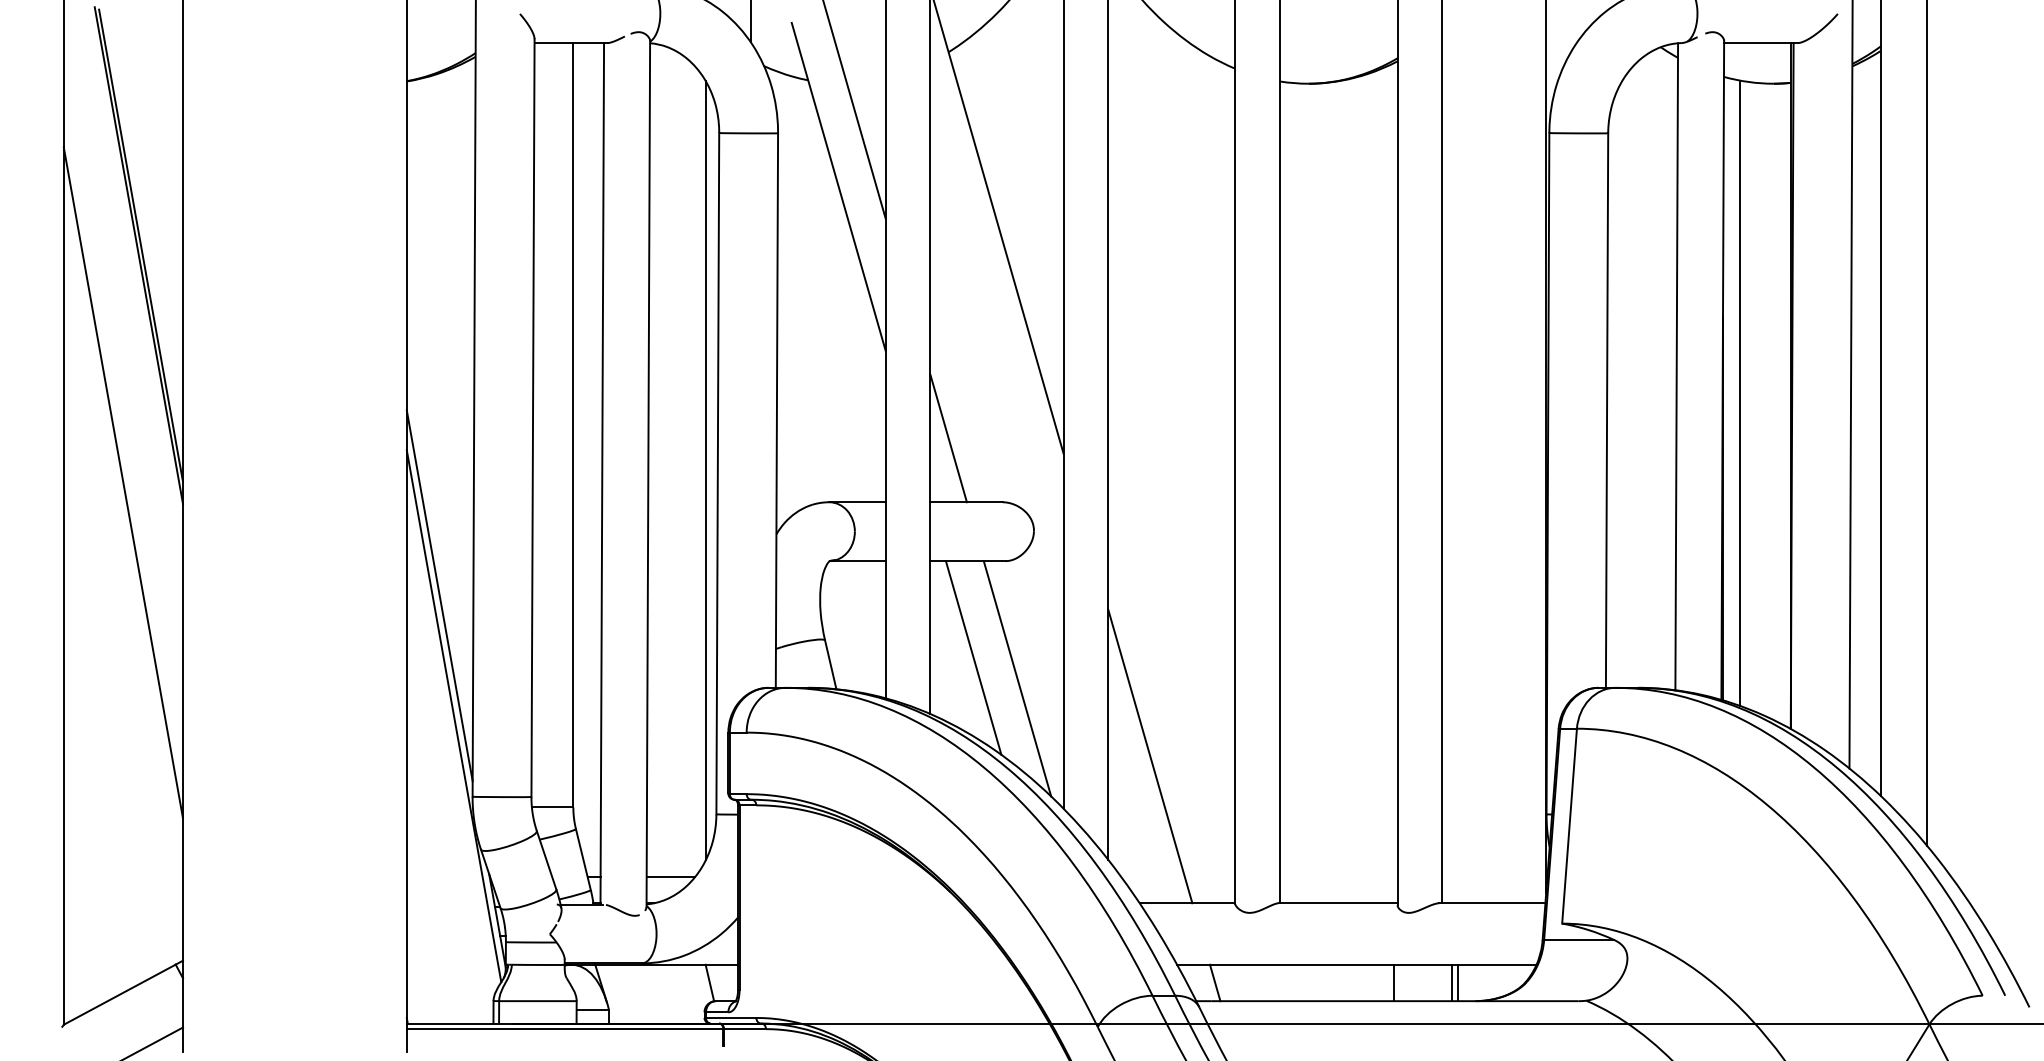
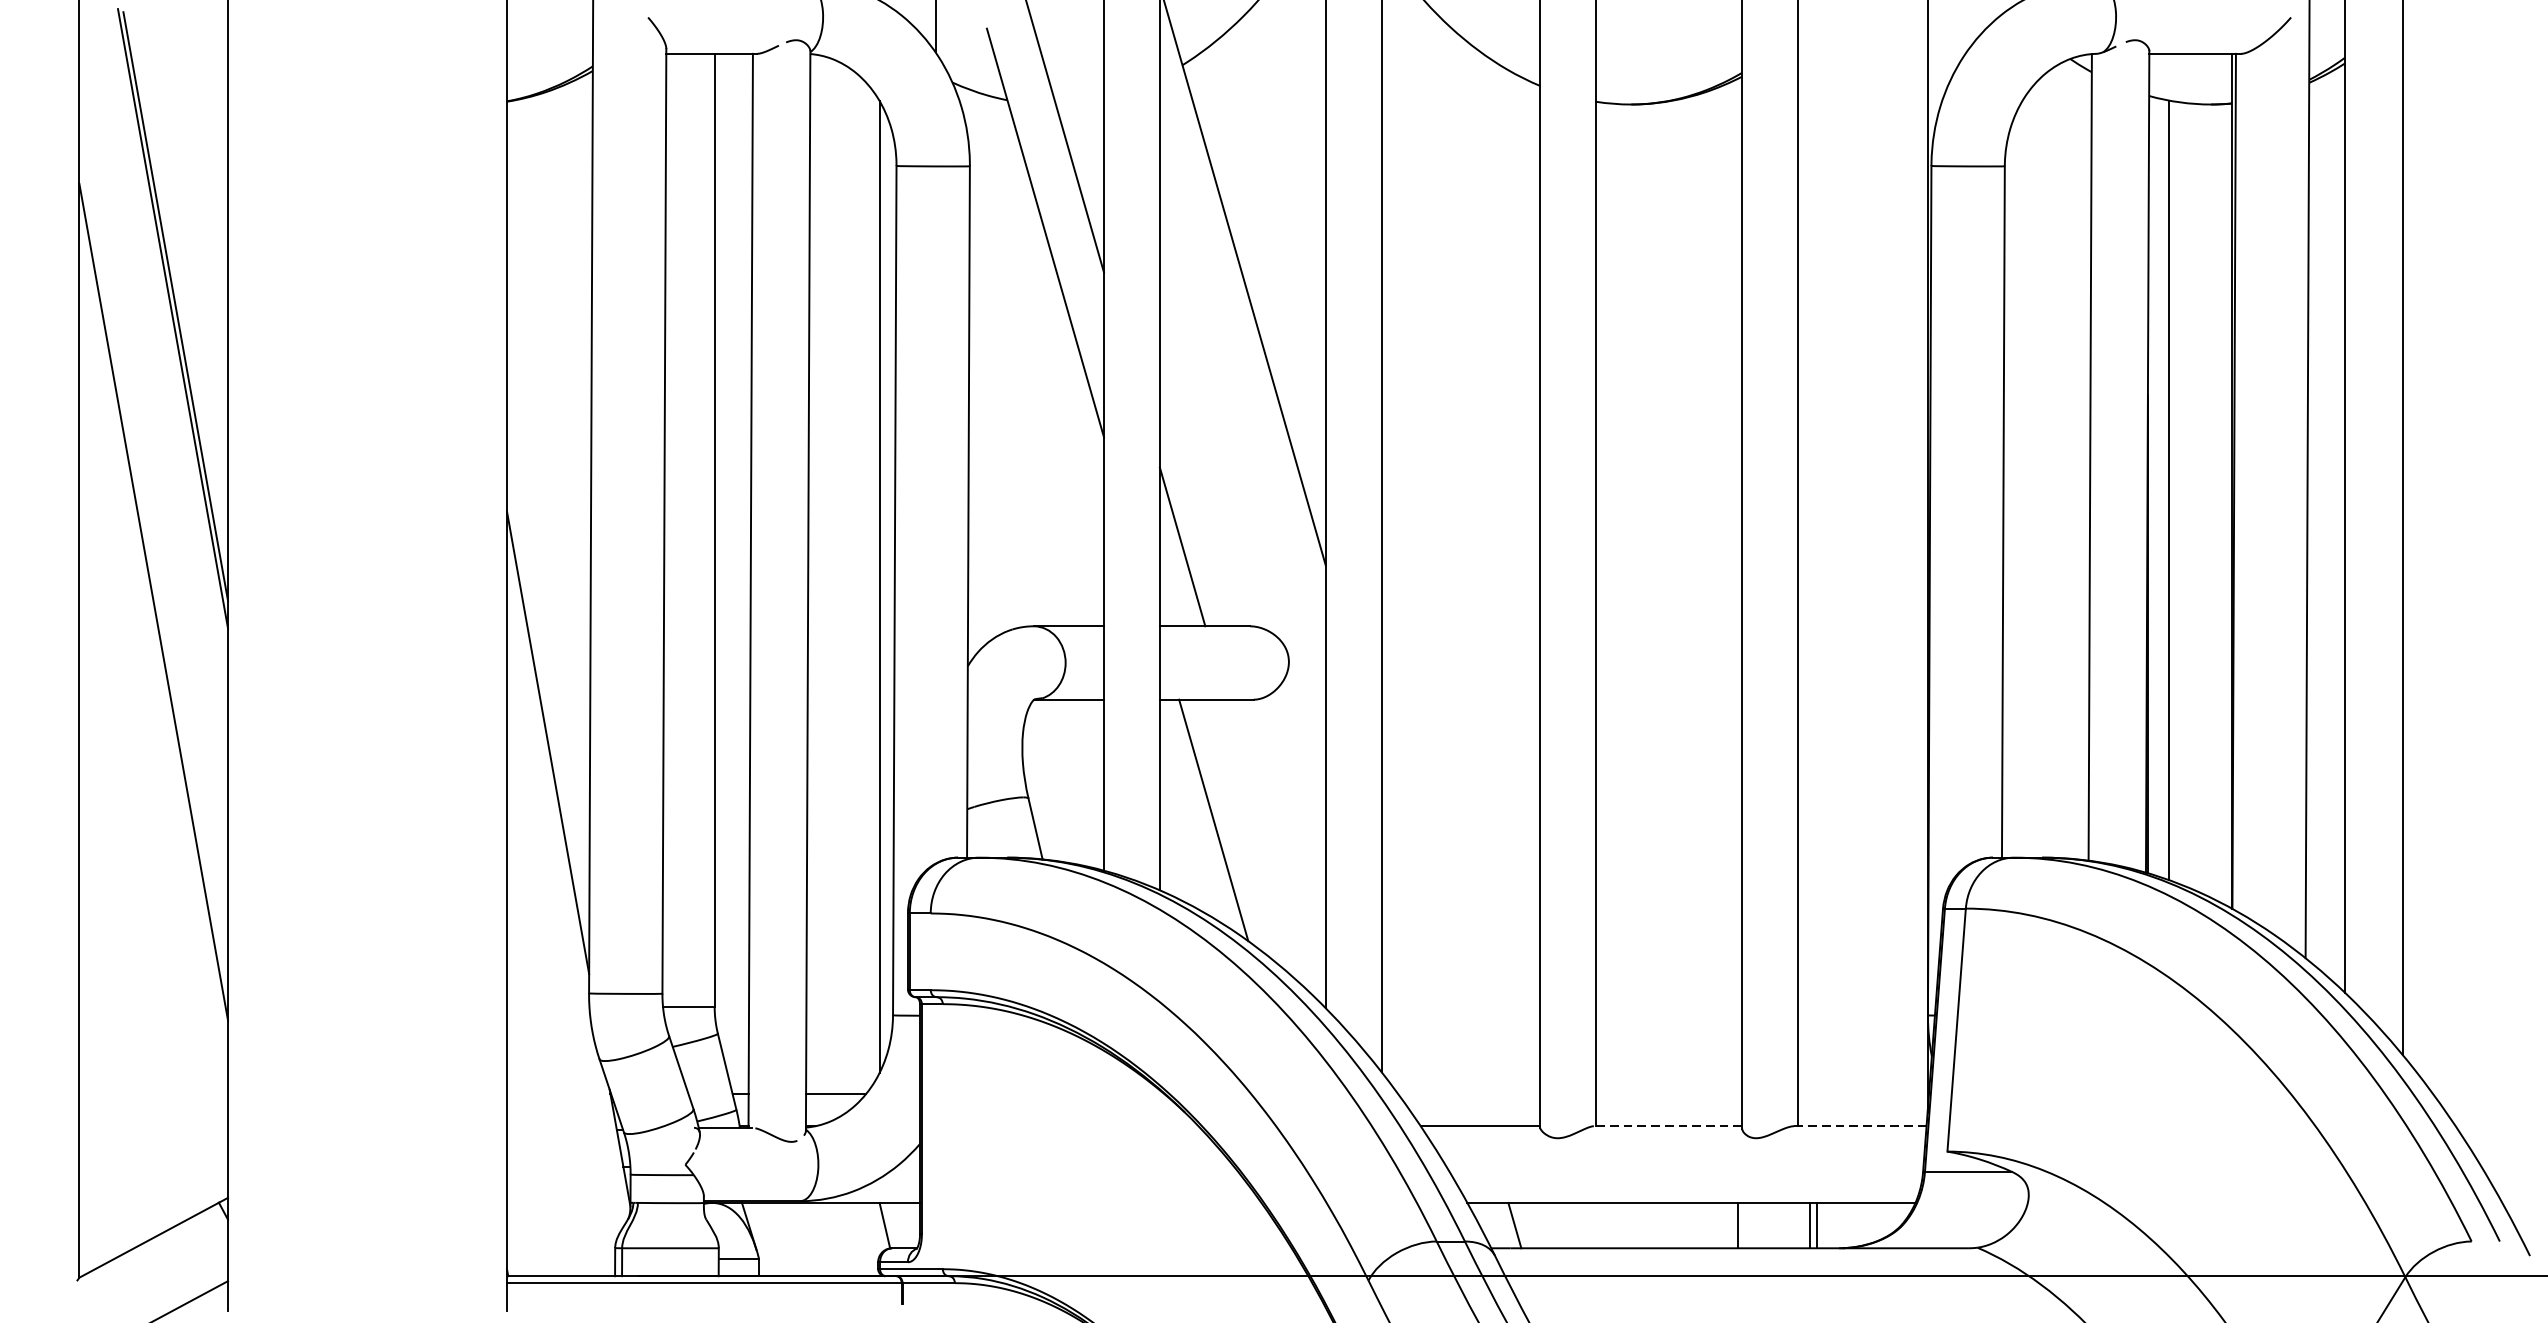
line: (1017, 678) -> (1268, 846), removed
line: (453, 716) -> (565, 893), removed
line: (1150, 756) -> (1434, 943), removed
line: (1337, 903) -> (1667, 1126), solid -> dashed
line: (1491, 903) -> (1859, 1126), solid -> dashed

